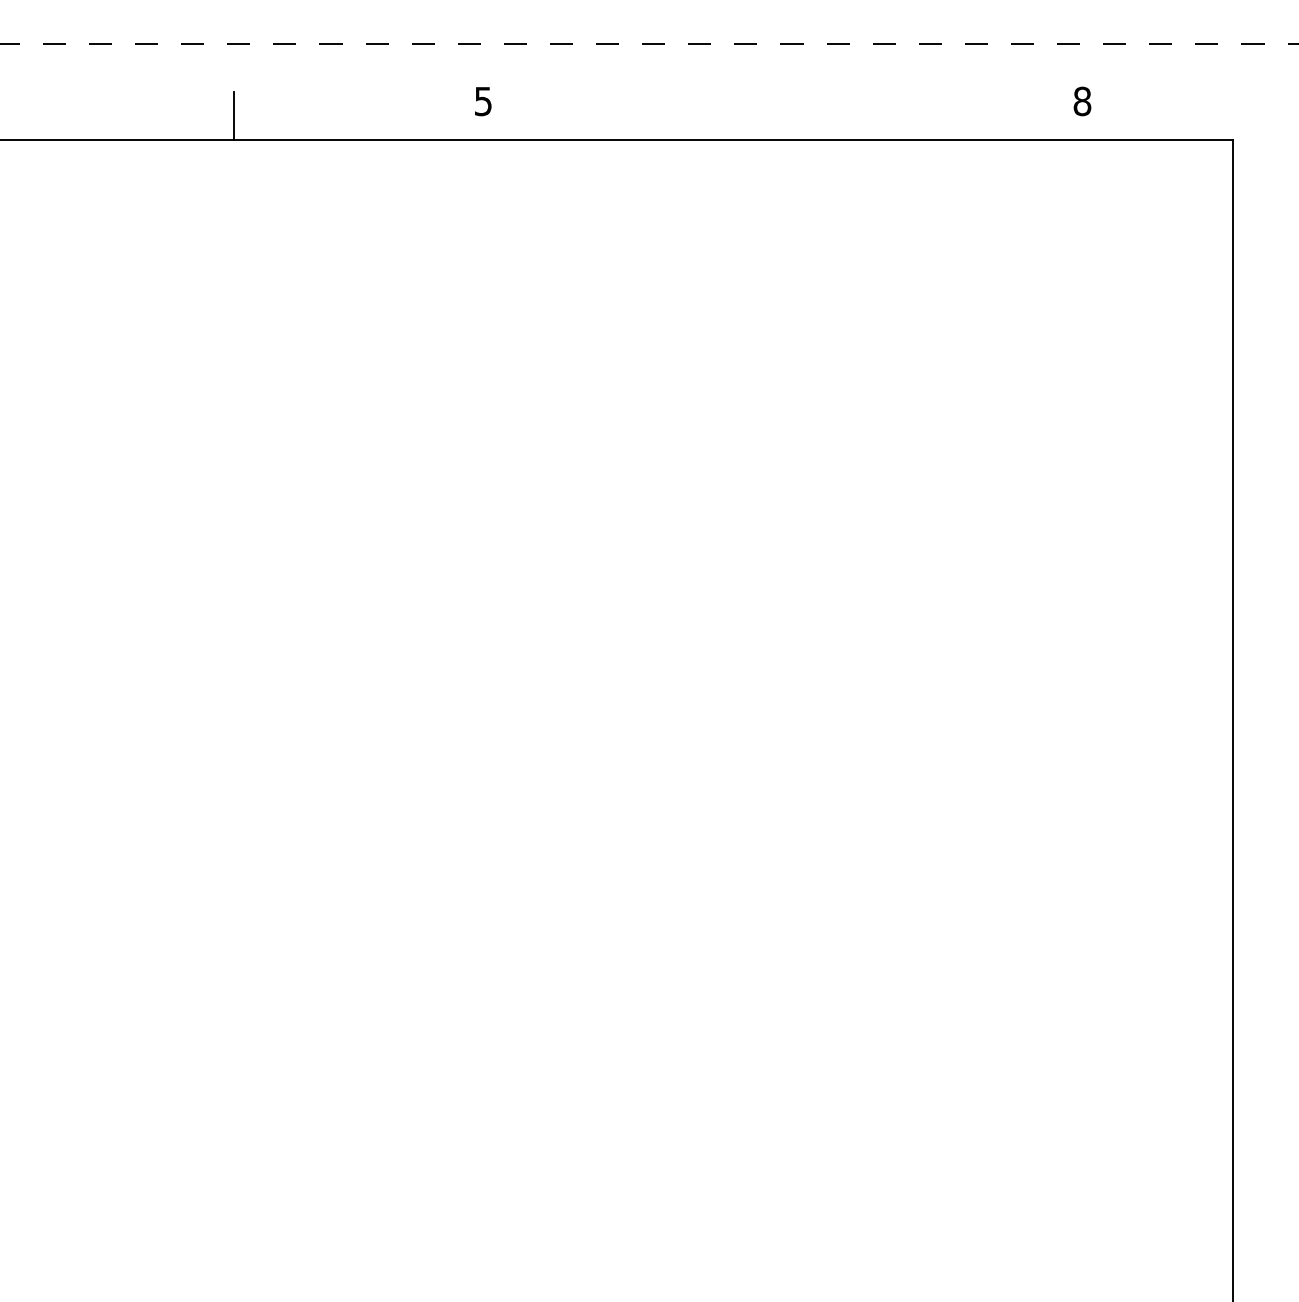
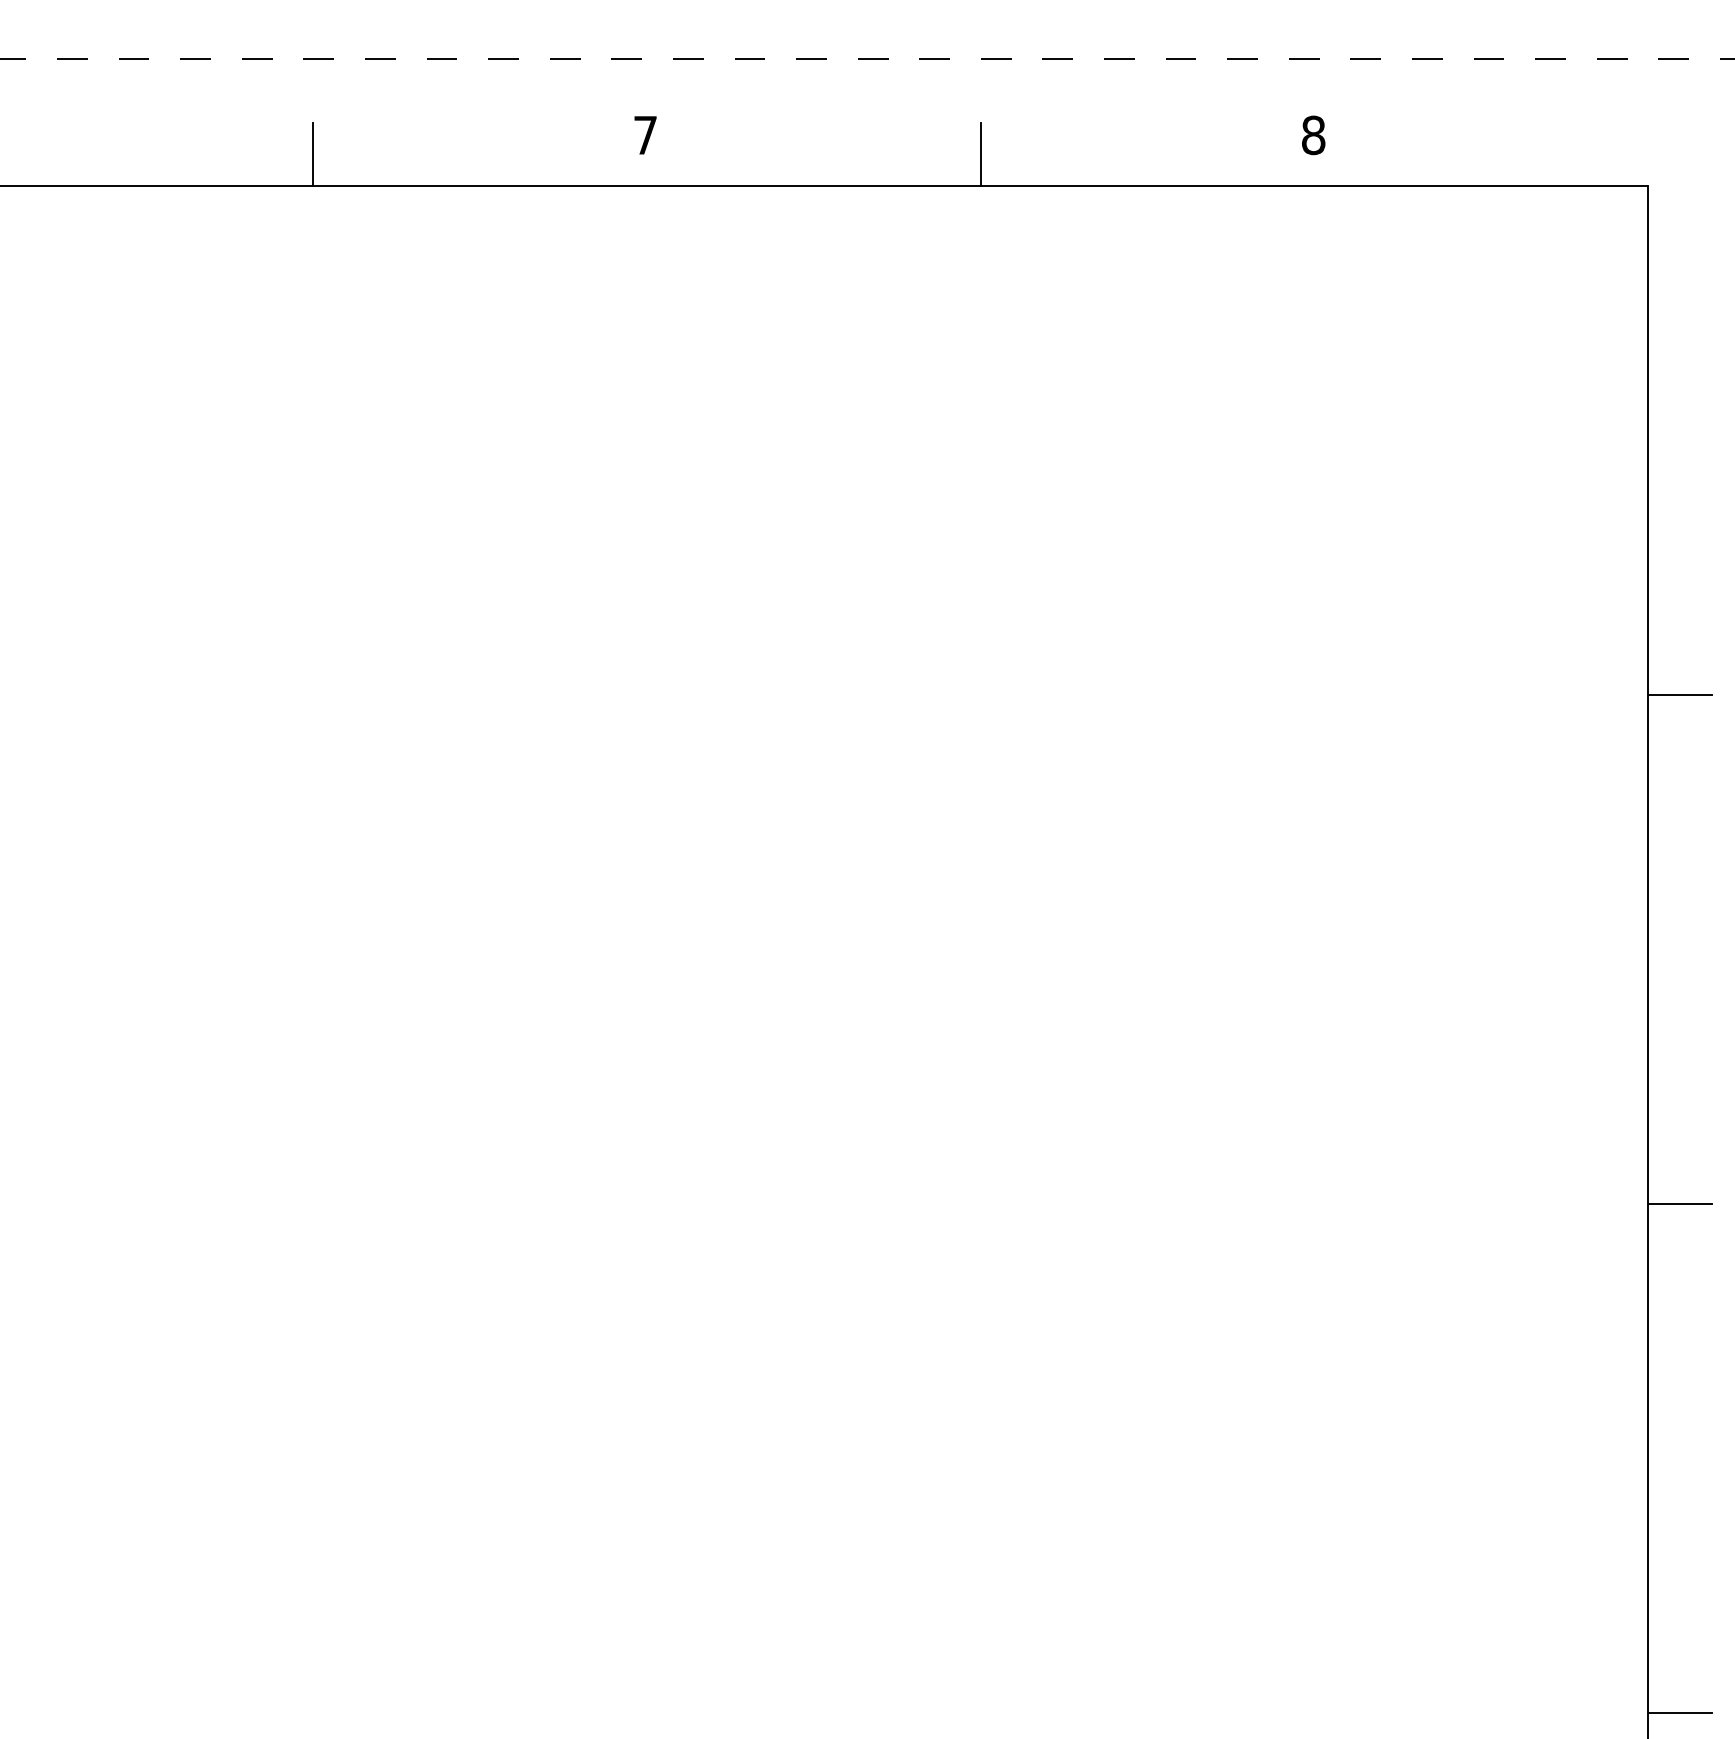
text: (483, 101) -> (645, 135), 5 -> 7
text: (1082, 101) -> (1313, 135), moved
line: (734, 115) -> (981, 154), added
line: (1257, 520) -> (1679, 695), added
line: (1257, 901) -> (1679, 1204), added
line: (1257, 1282) -> (1679, 1713), added

